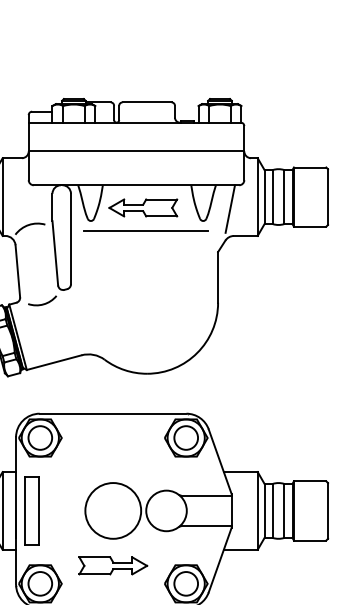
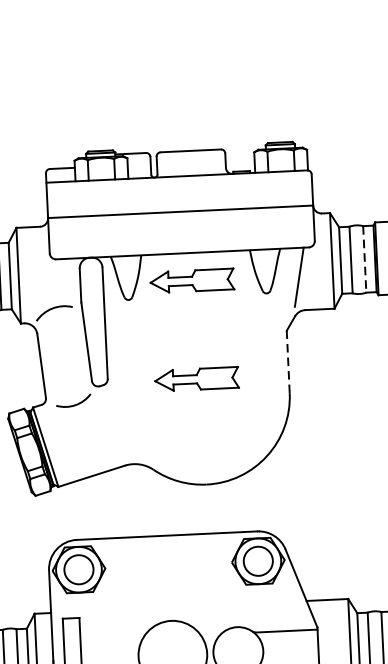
line: (284, 197) -> (365, 259), solid -> dashed
line: (145, 230) -> (196, 308), removed
line: (218, 276) -> (288, 360), solid -> dashed
part: (143, 287) -> (197, 378), added

